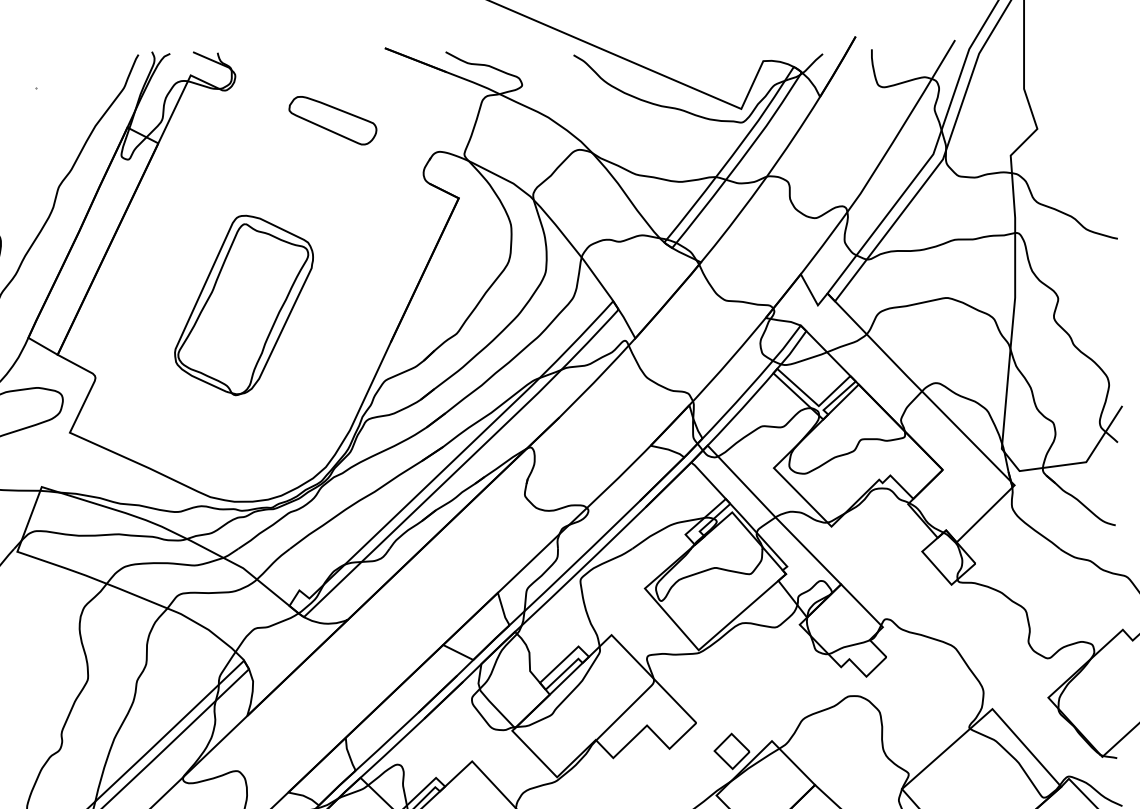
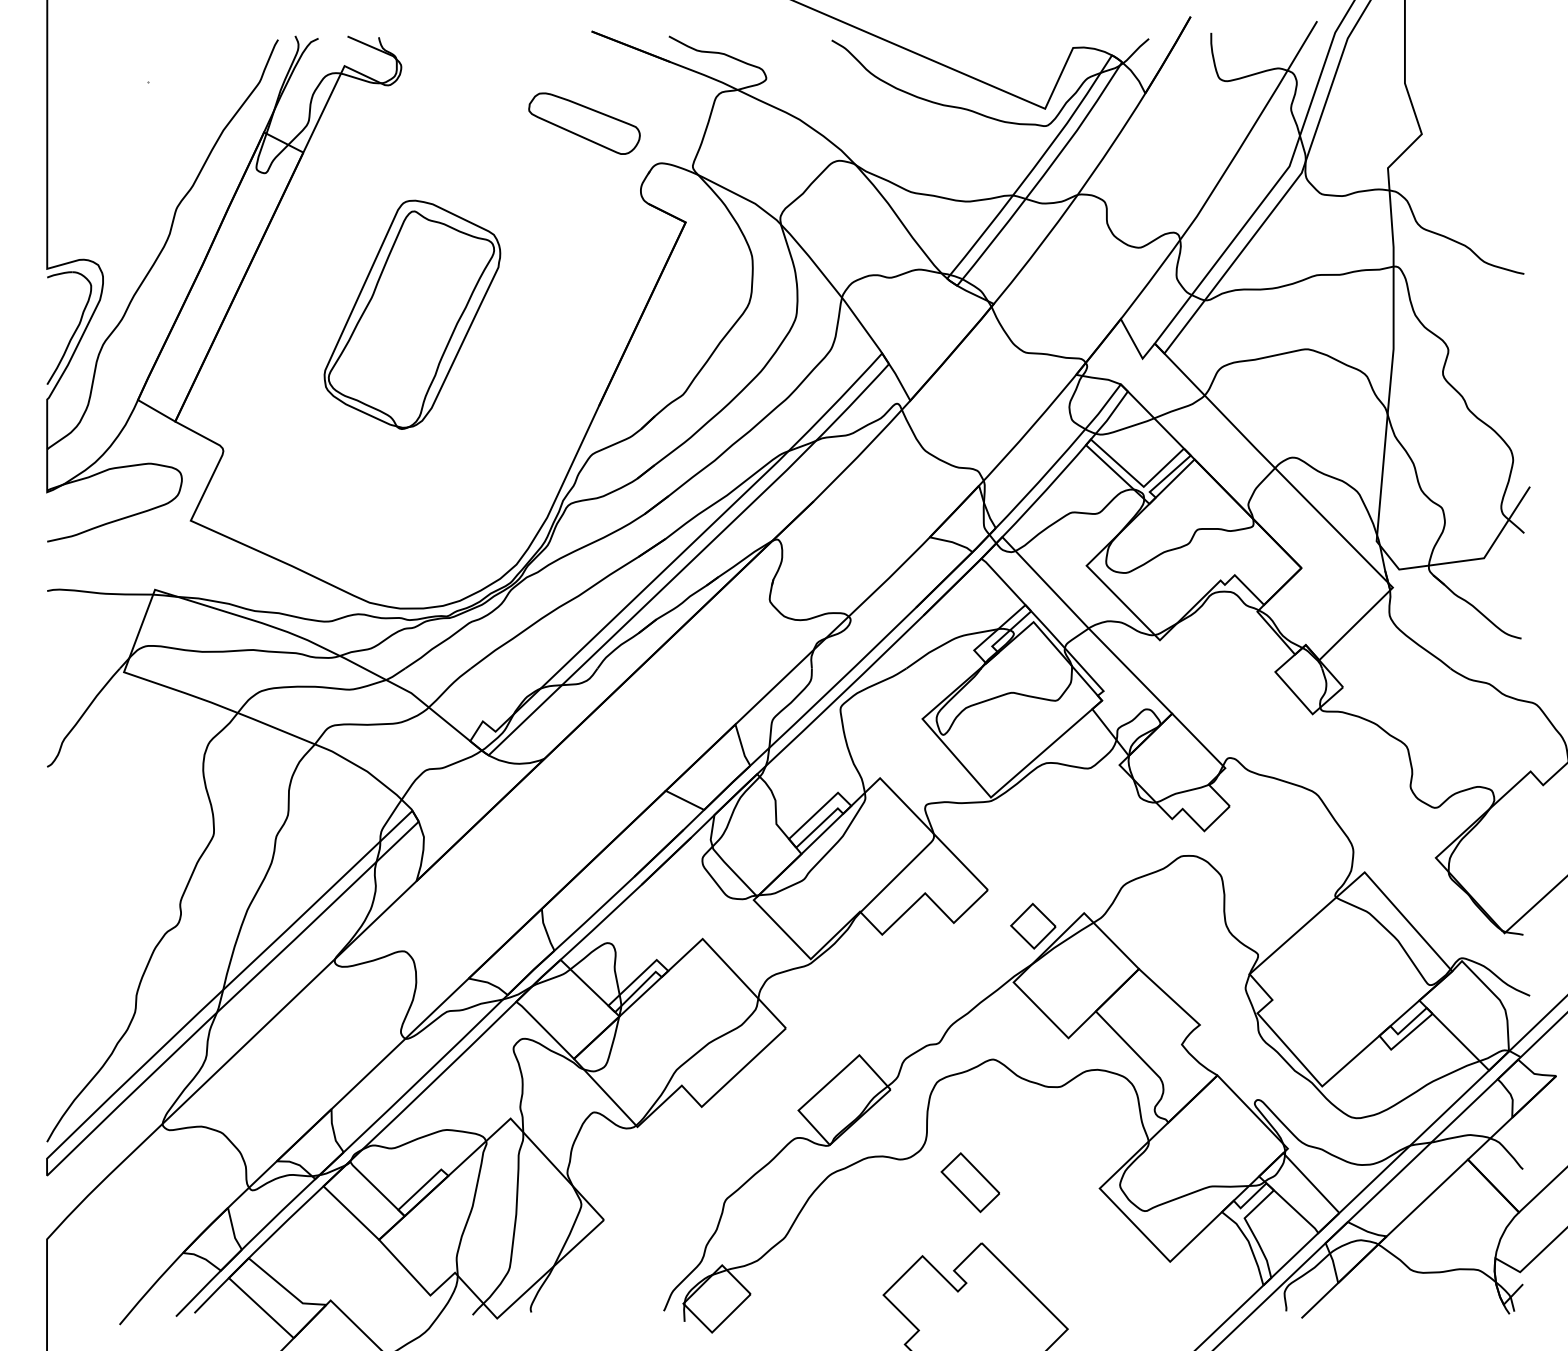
part: (332, 120) -> (584, 123), moved
part: (244, 305) -> (412, 314), moved

